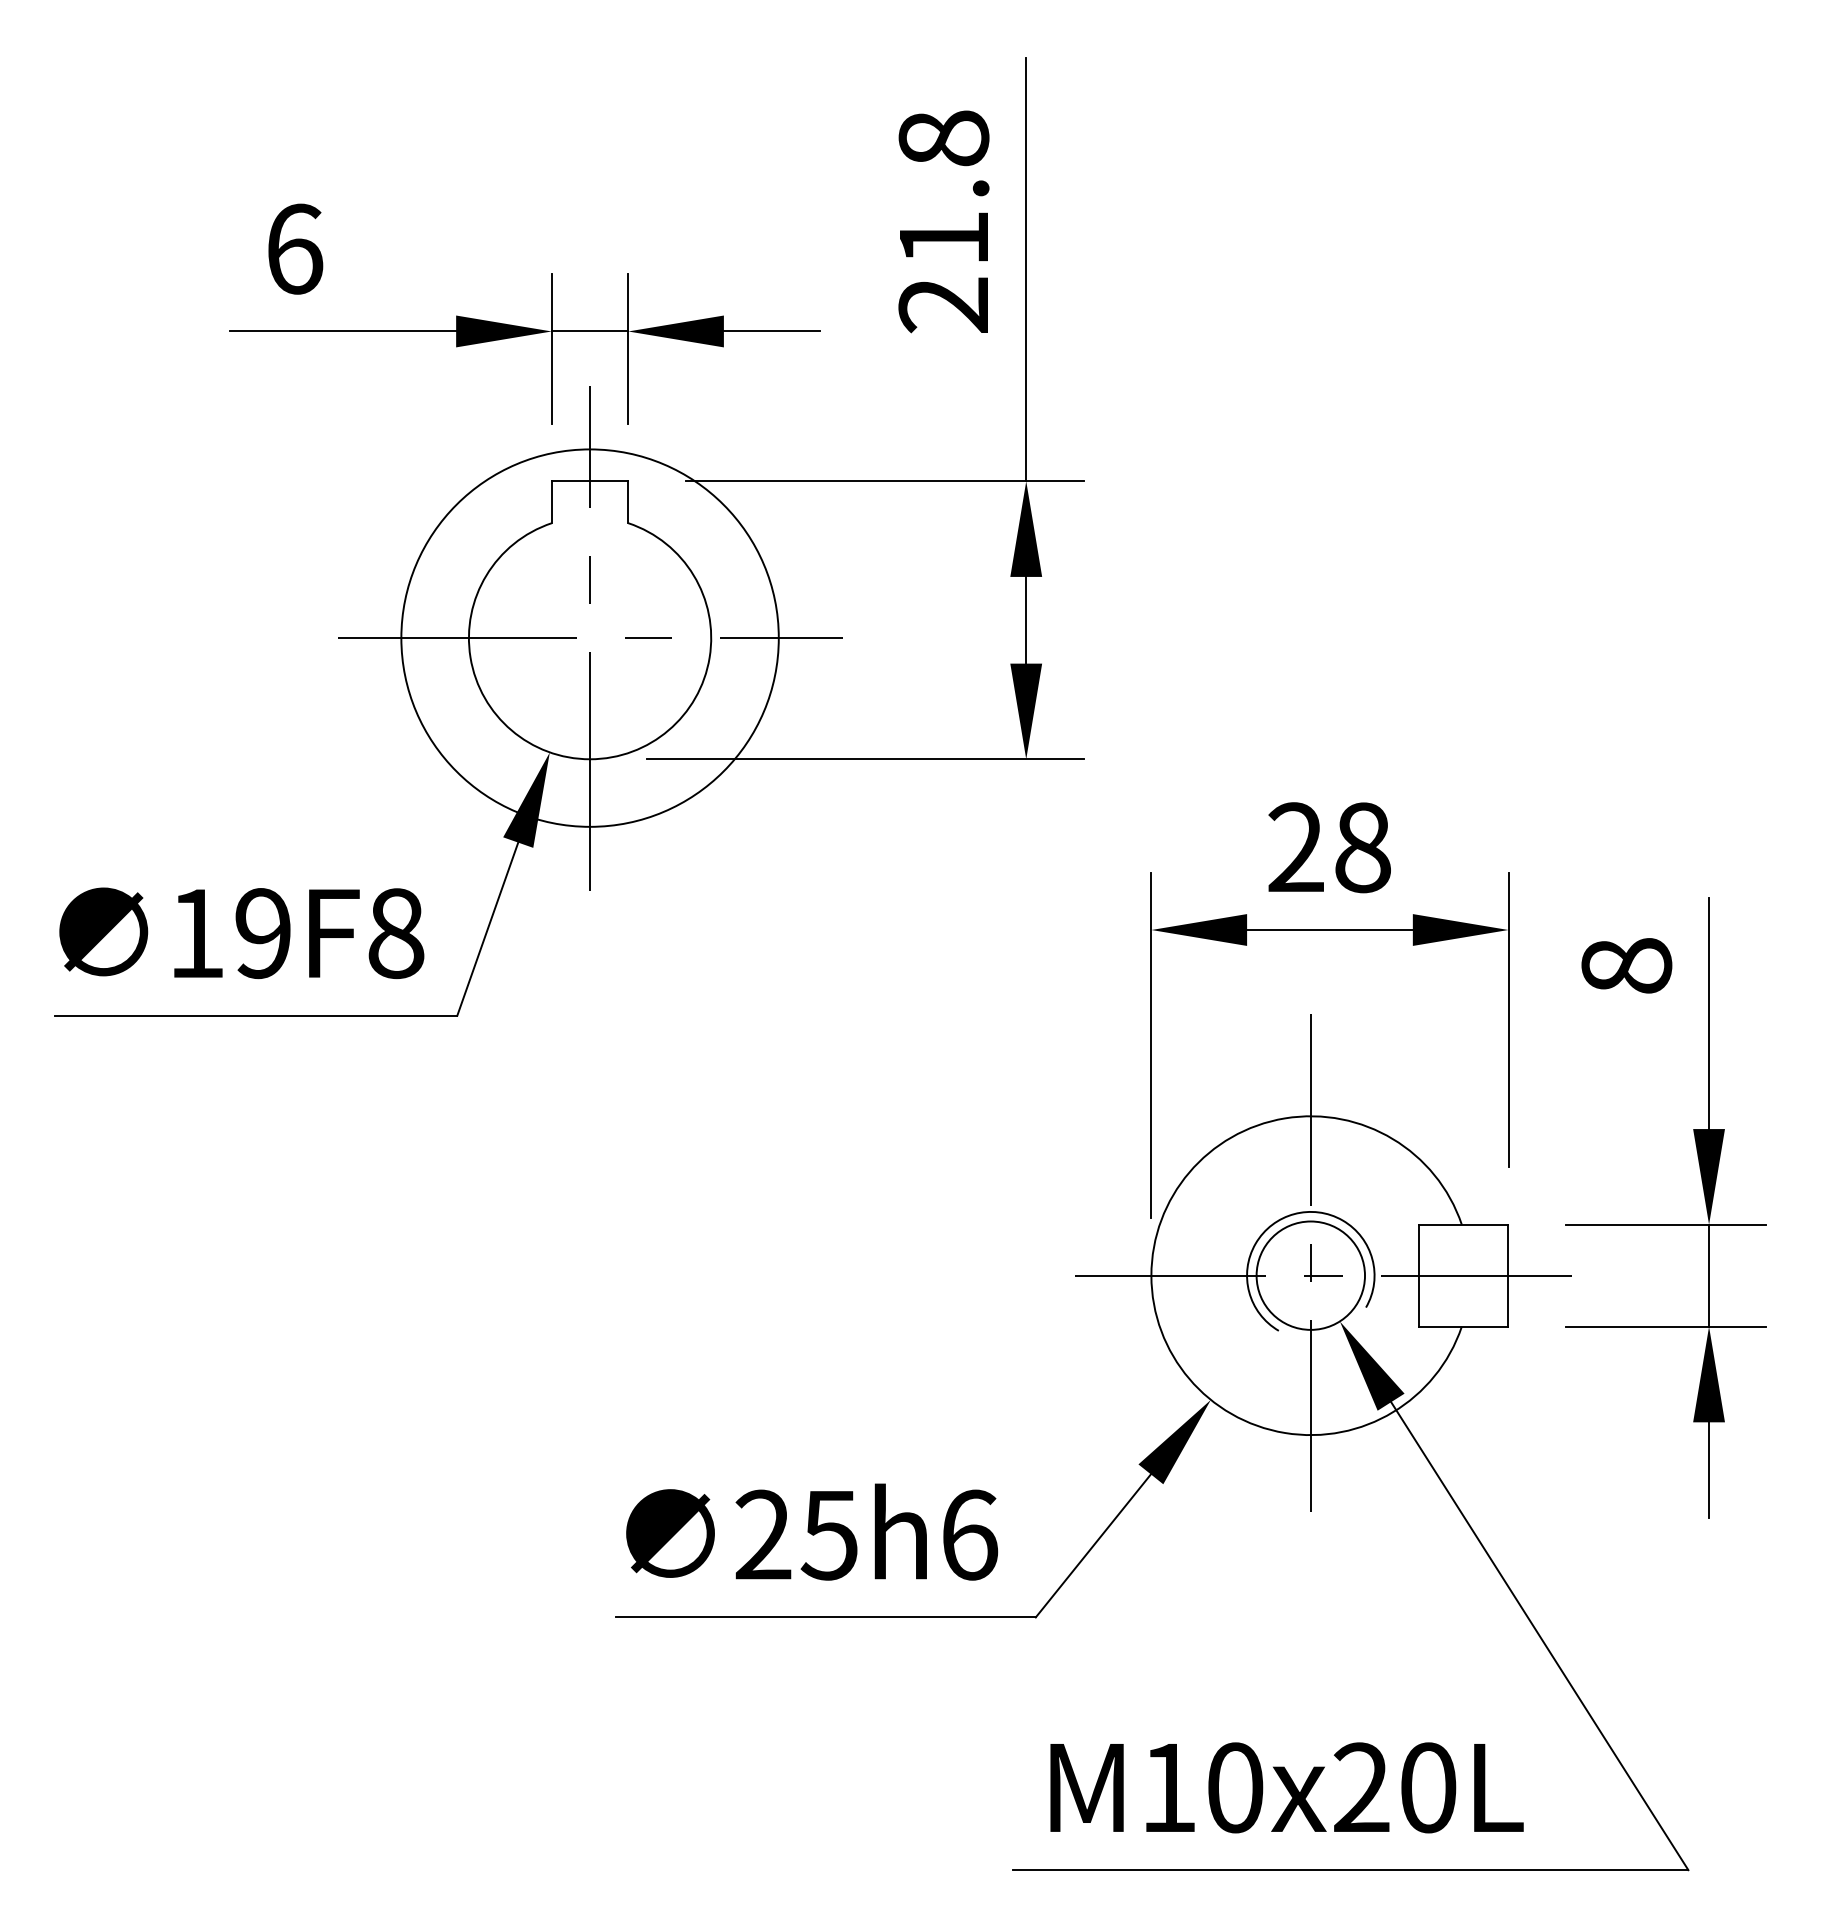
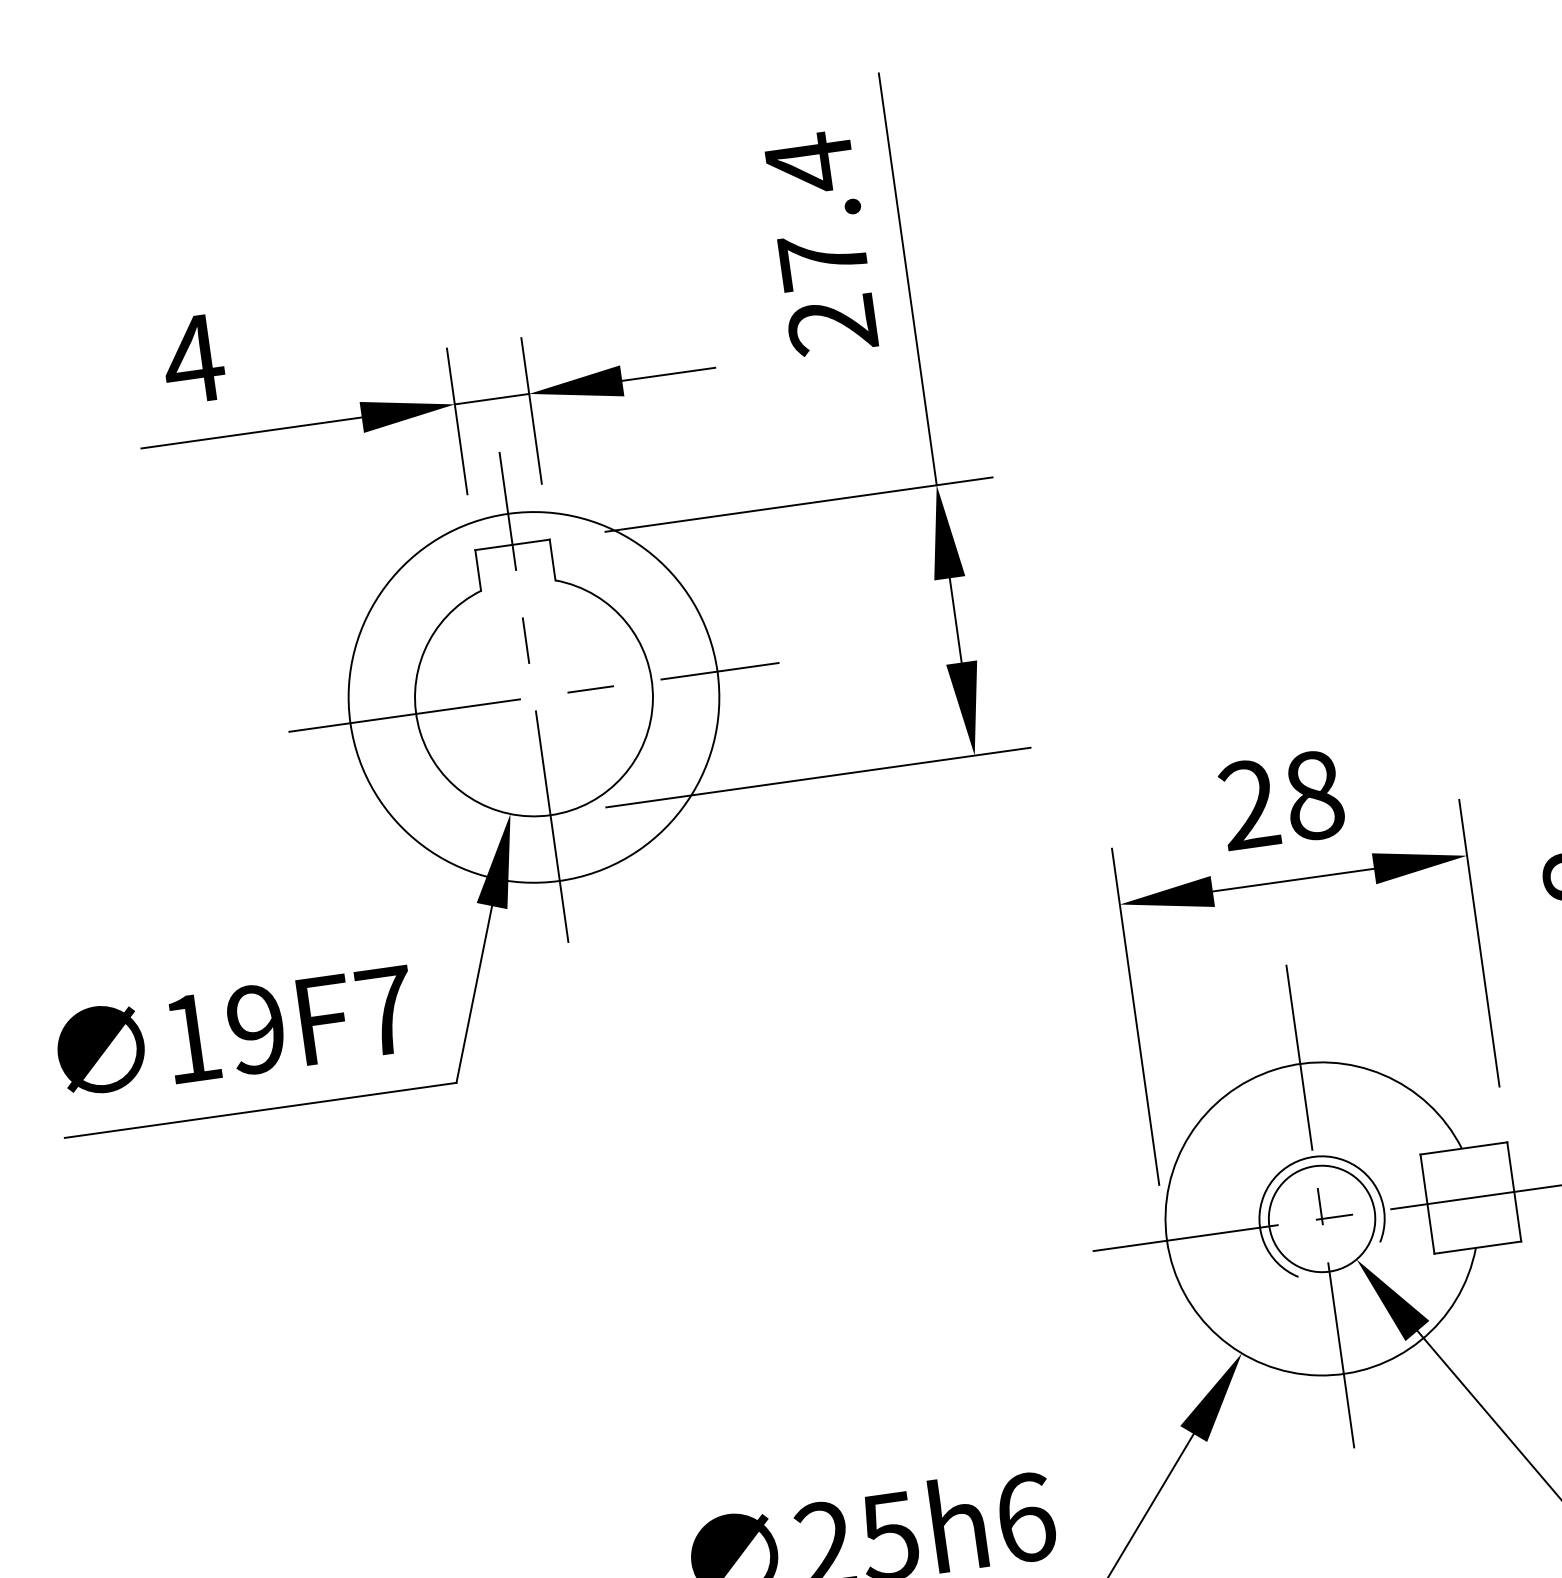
text: (943, 186) -> (815, 209), 21.8 -> 27.4
text: (294, 248) -> (193, 358), 6 -> 4
text: (396, 933) -> (386, 1011), 19F8 -> 19F7

